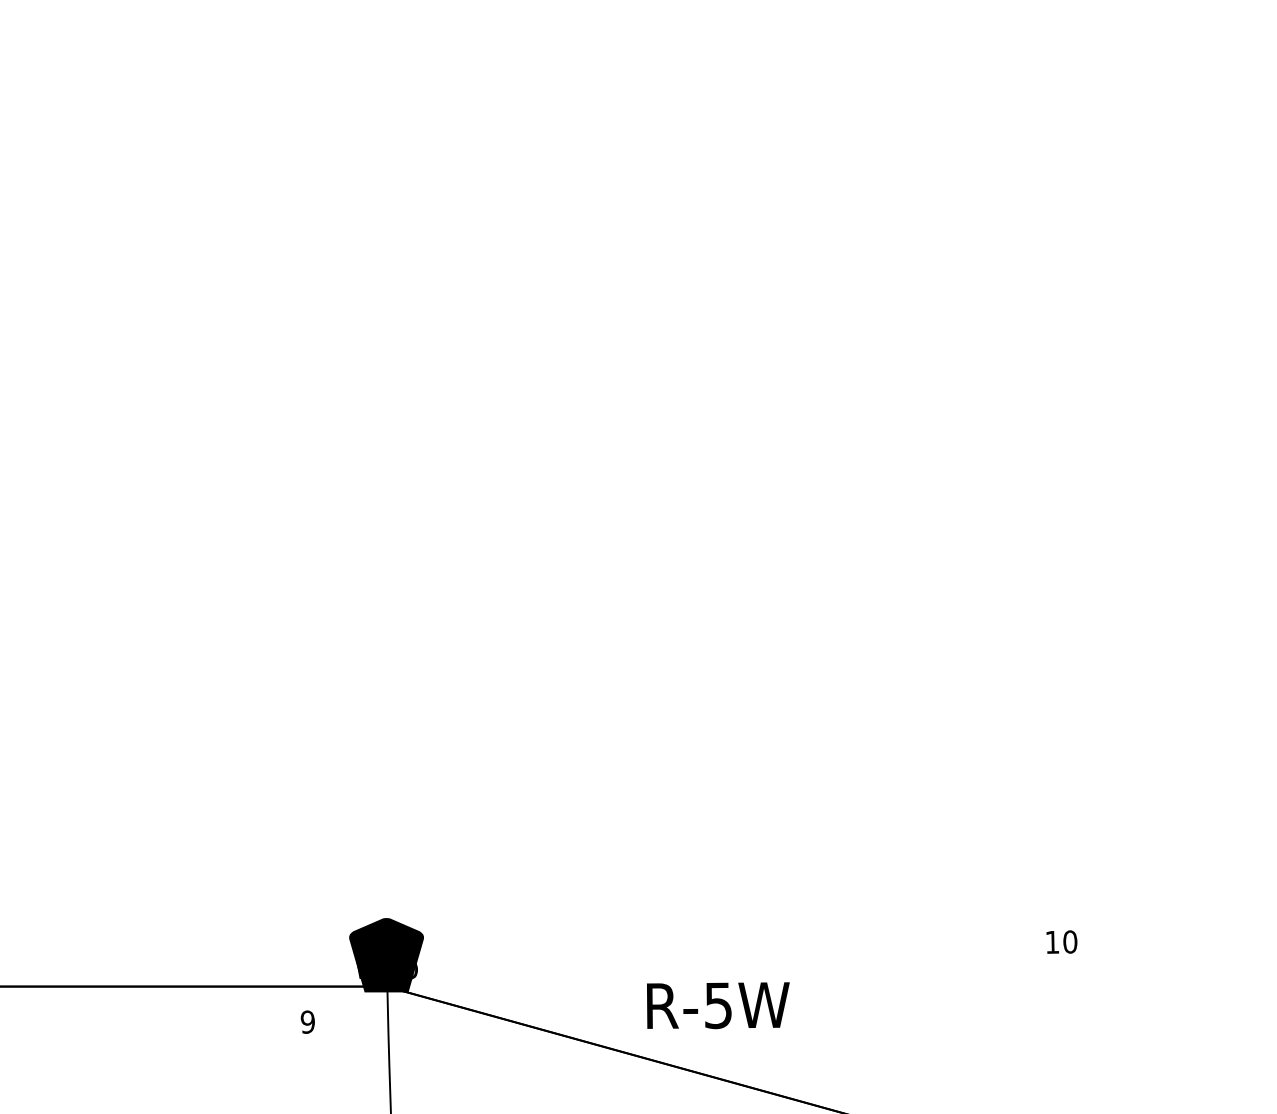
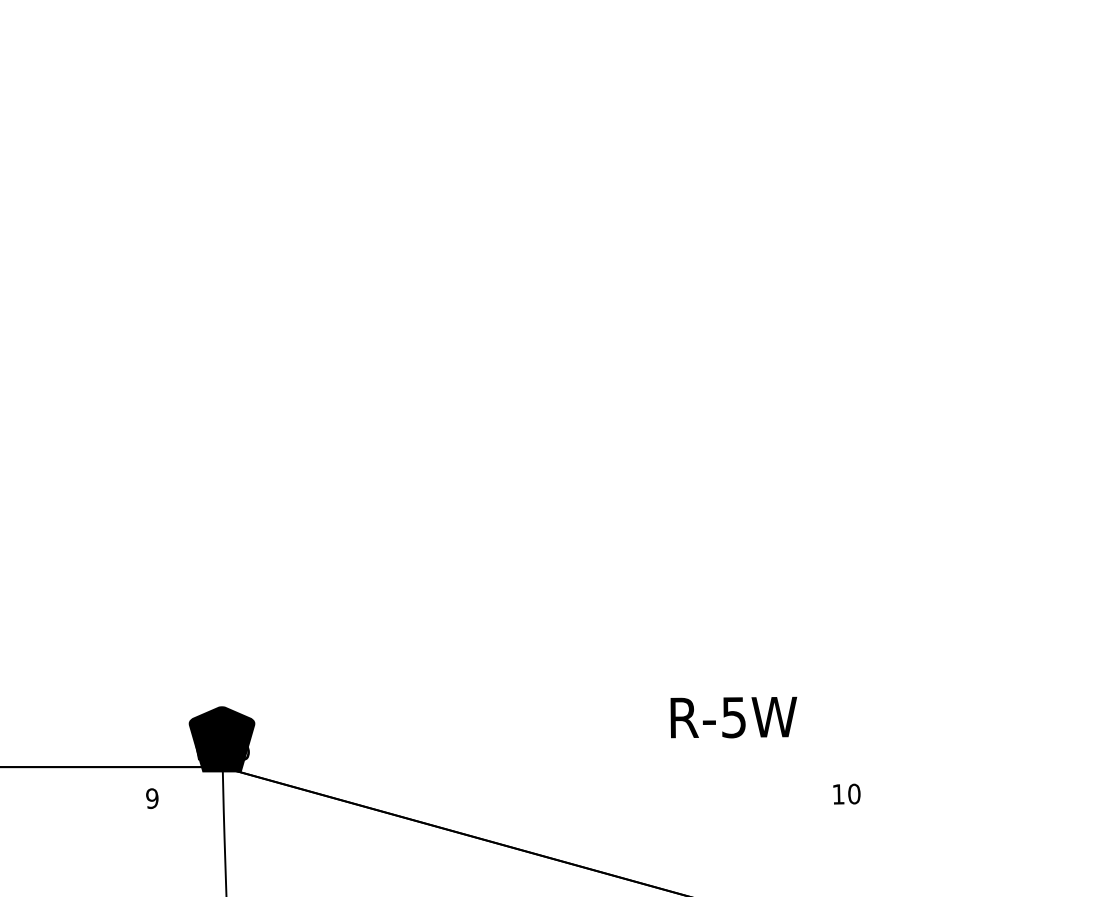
text: (1061, 941) -> (846, 793), moved
text: (718, 1005) -> (734, 717), moved

